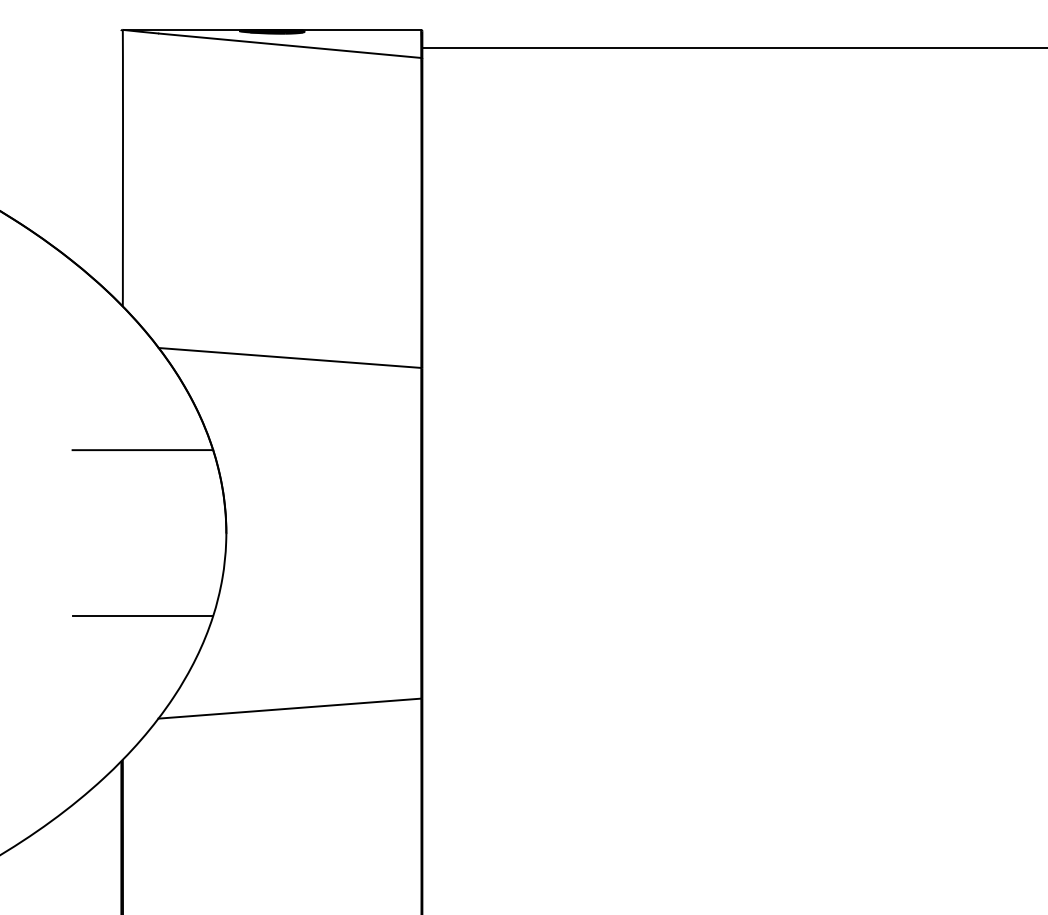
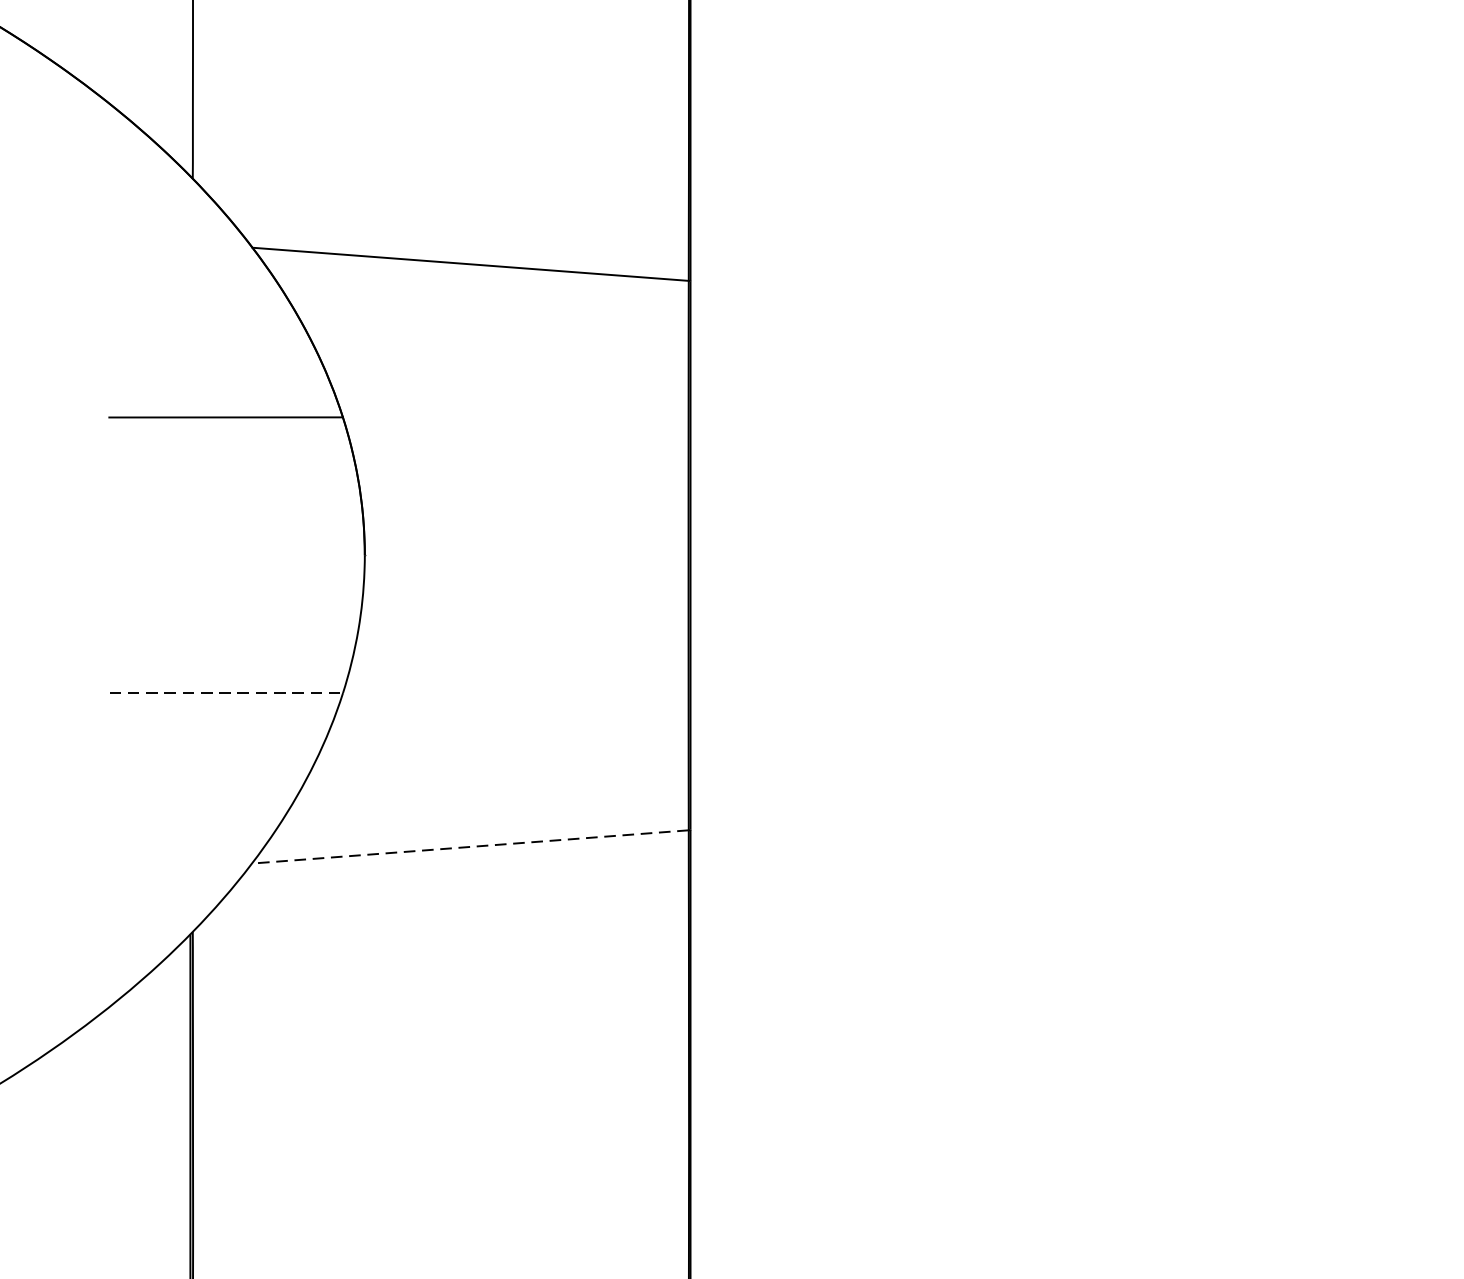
line: (143, 616) -> (227, 693), solid -> dashed
line: (289, 708) -> (469, 846), solid -> dashed

